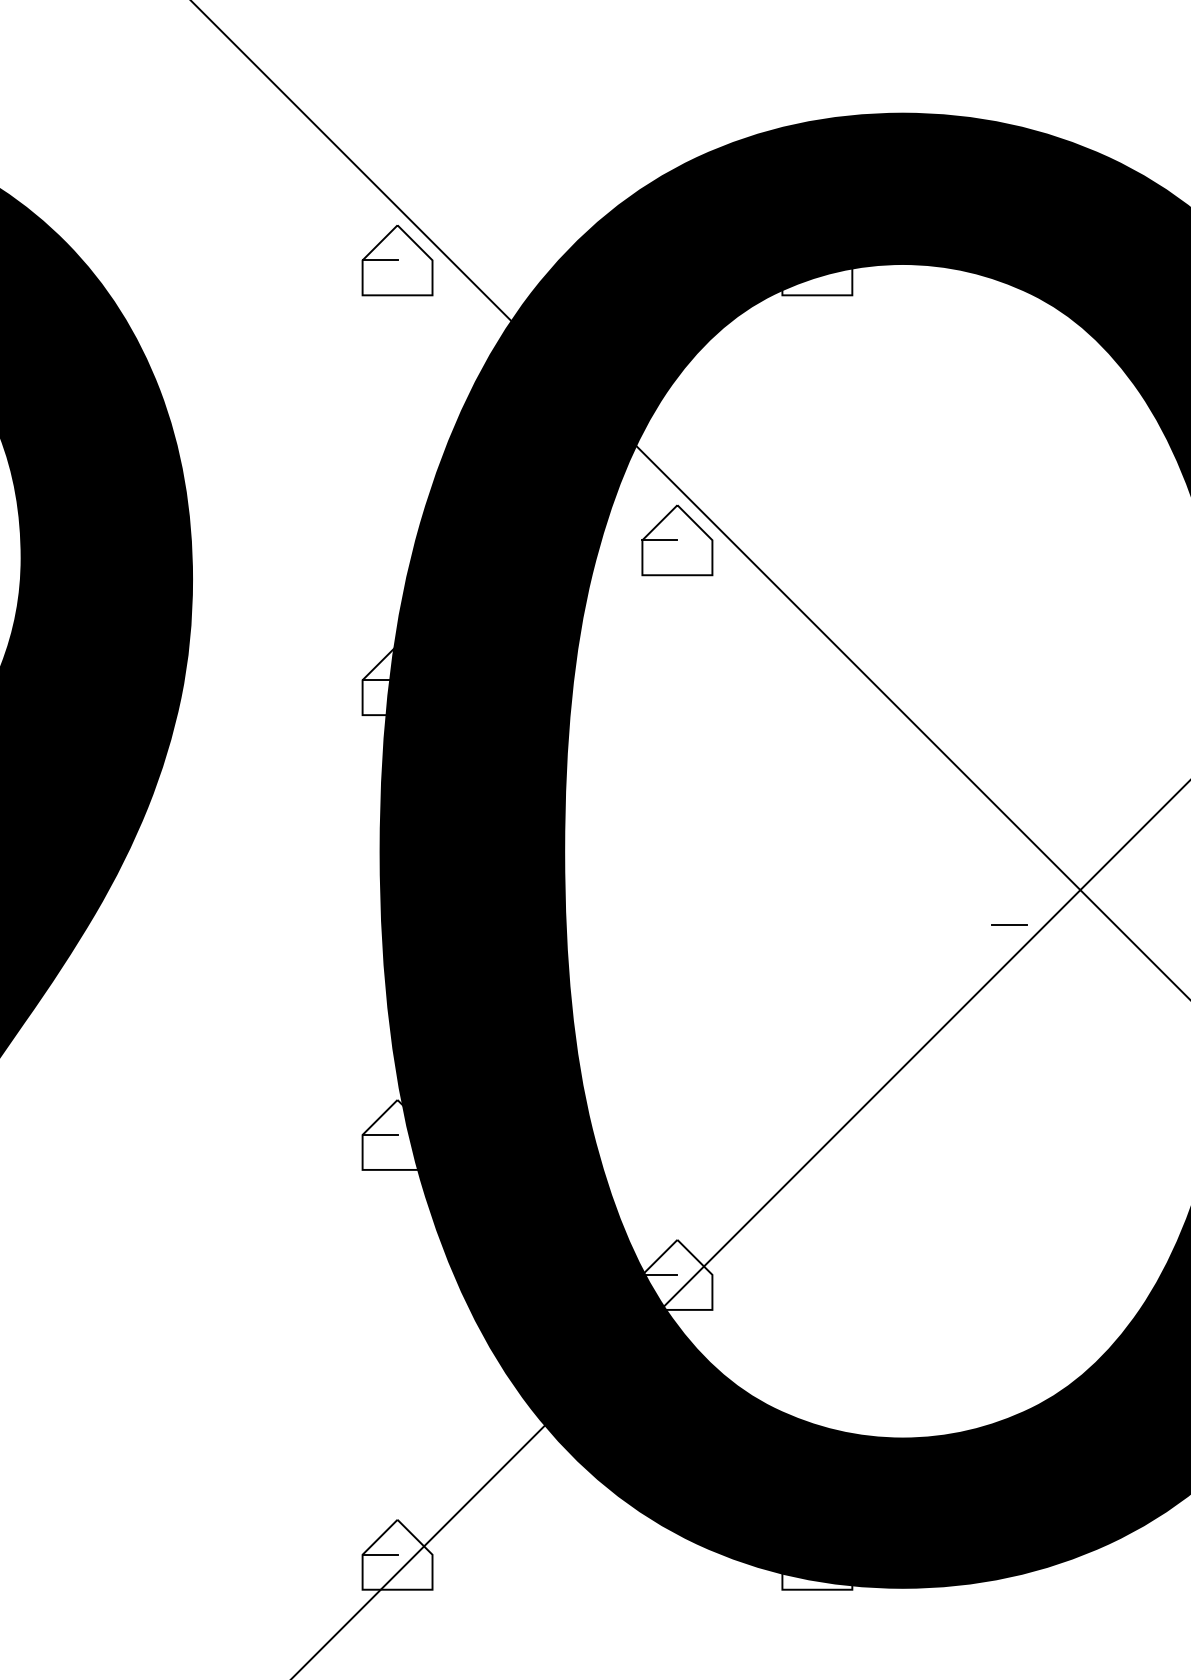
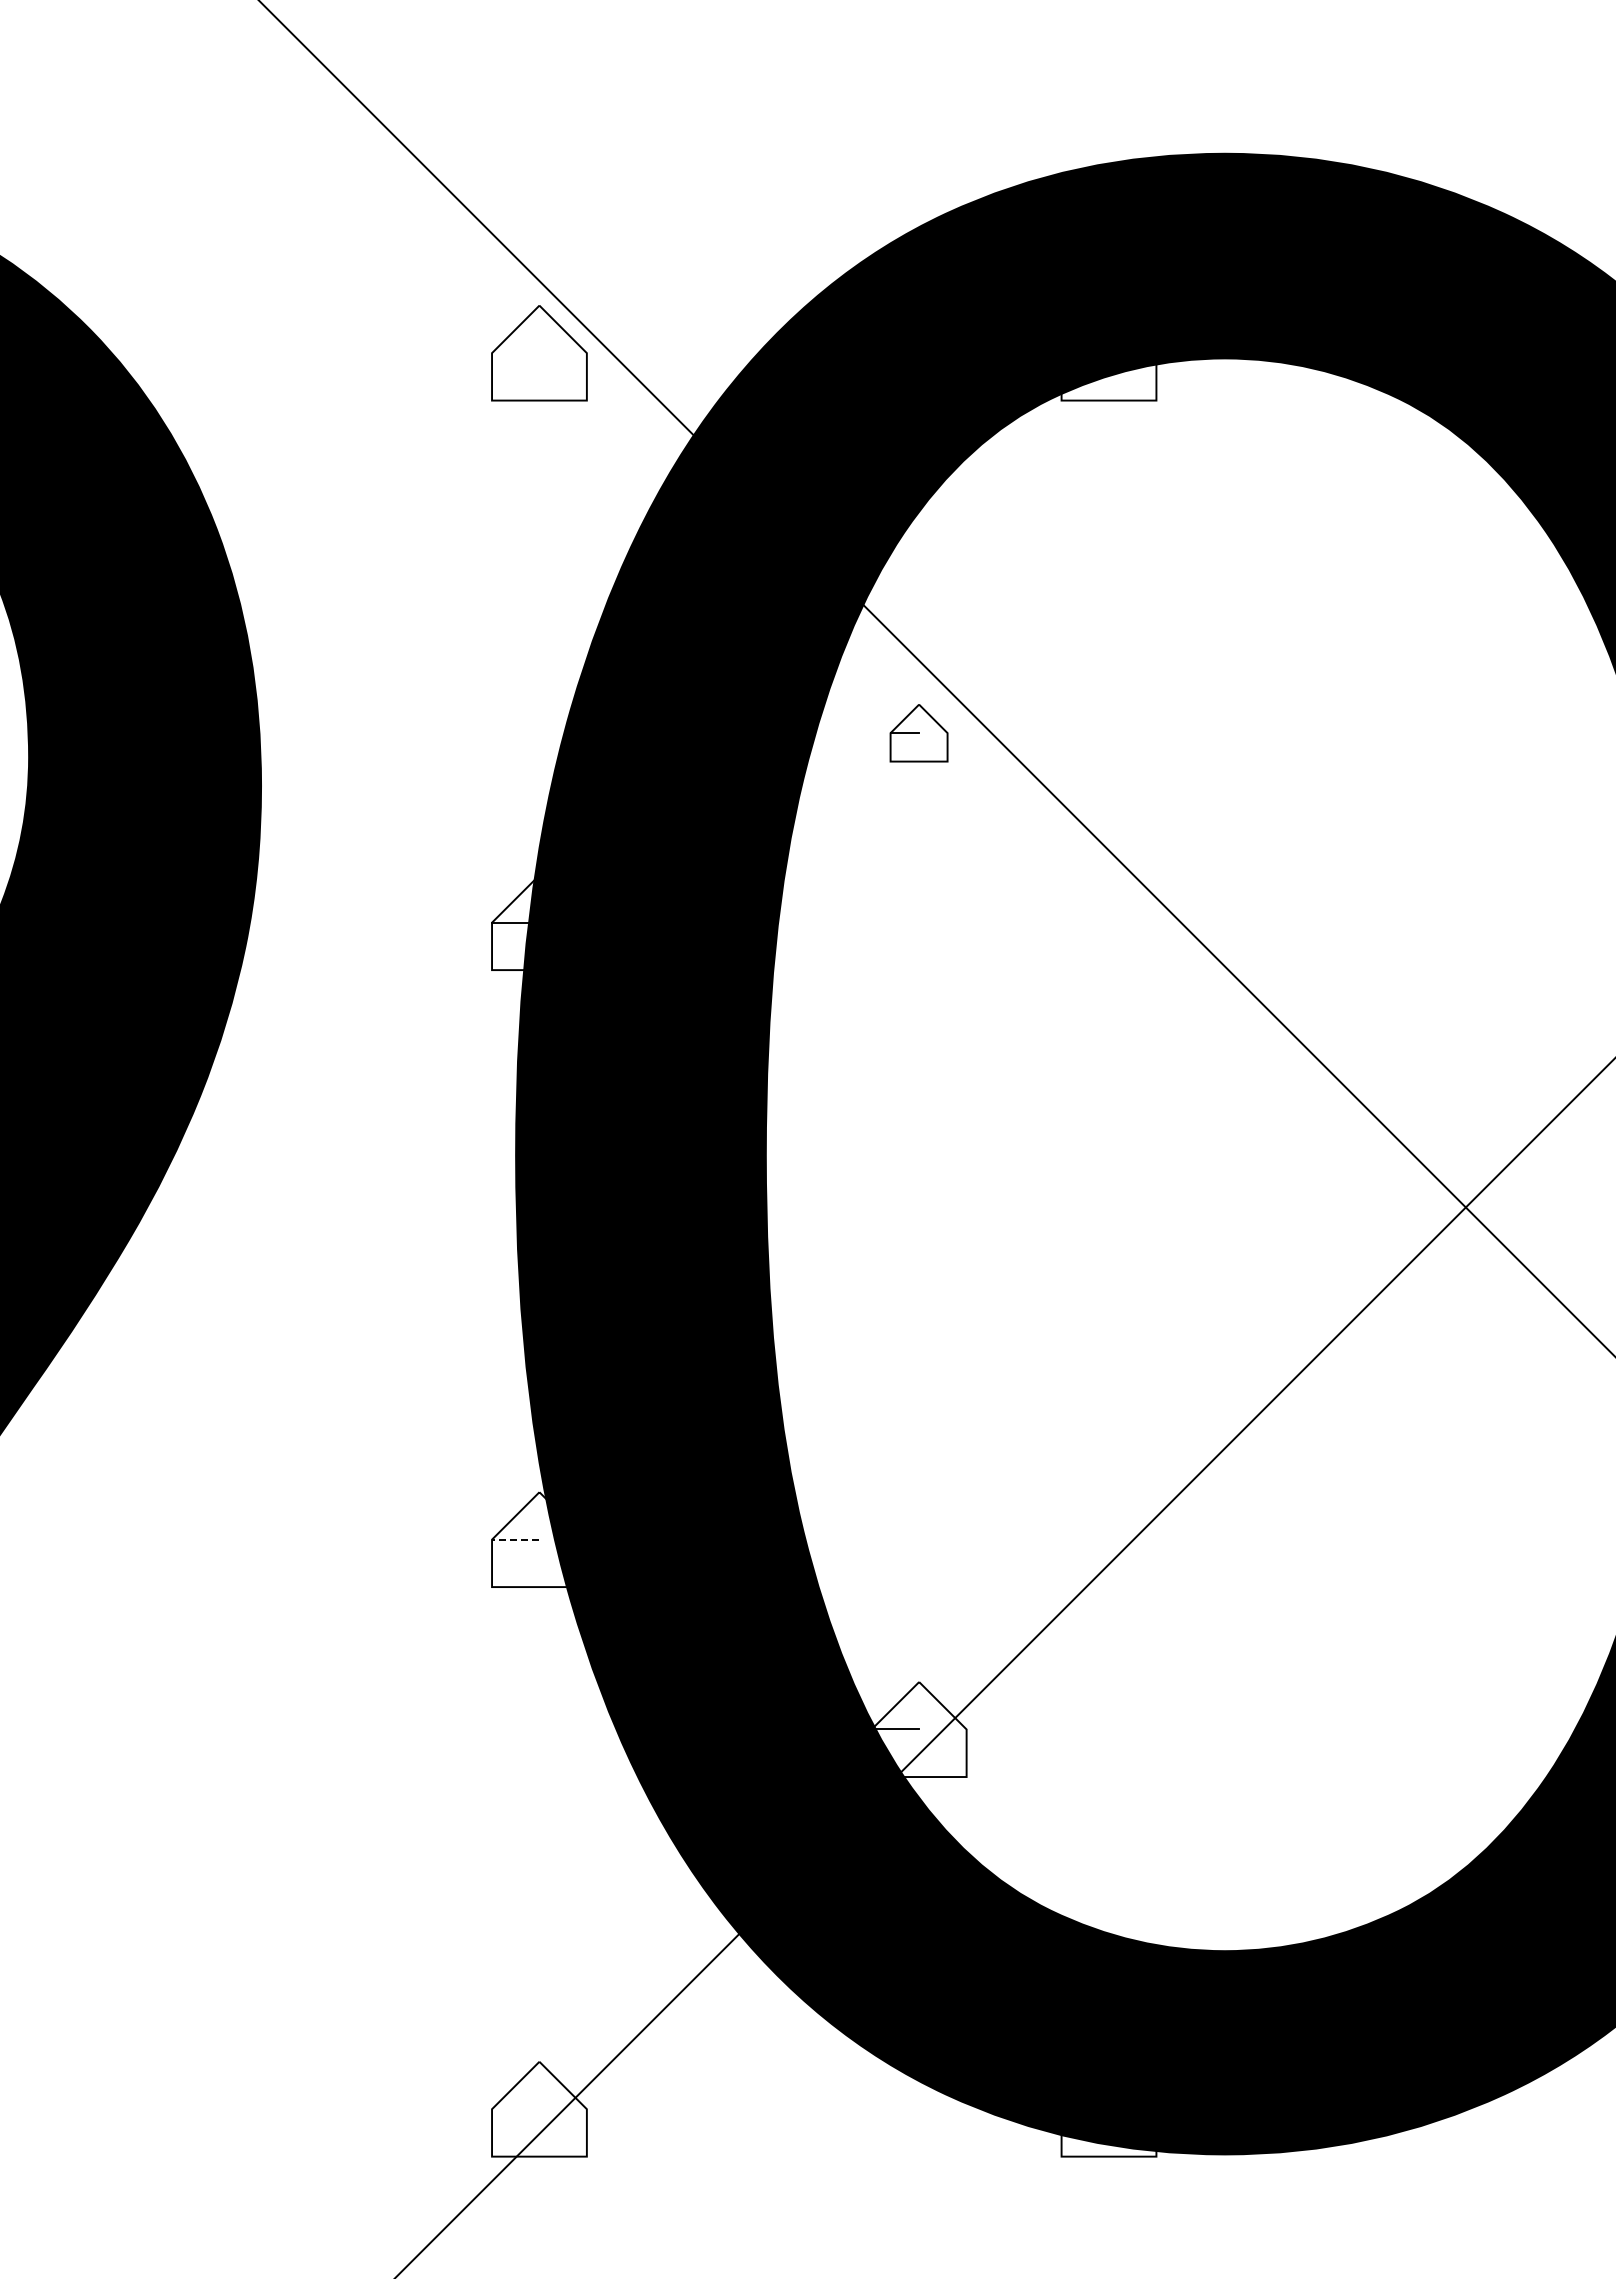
line: (379, 260) -> (515, 353), removed
part: (676, 540) -> (918, 733), size x0.6
line: (1009, 924) -> (1369, 1254), removed
line: (379, 1134) -> (515, 1539), solid -> dashed
line: (379, 1554) -> (515, 2109), removed

